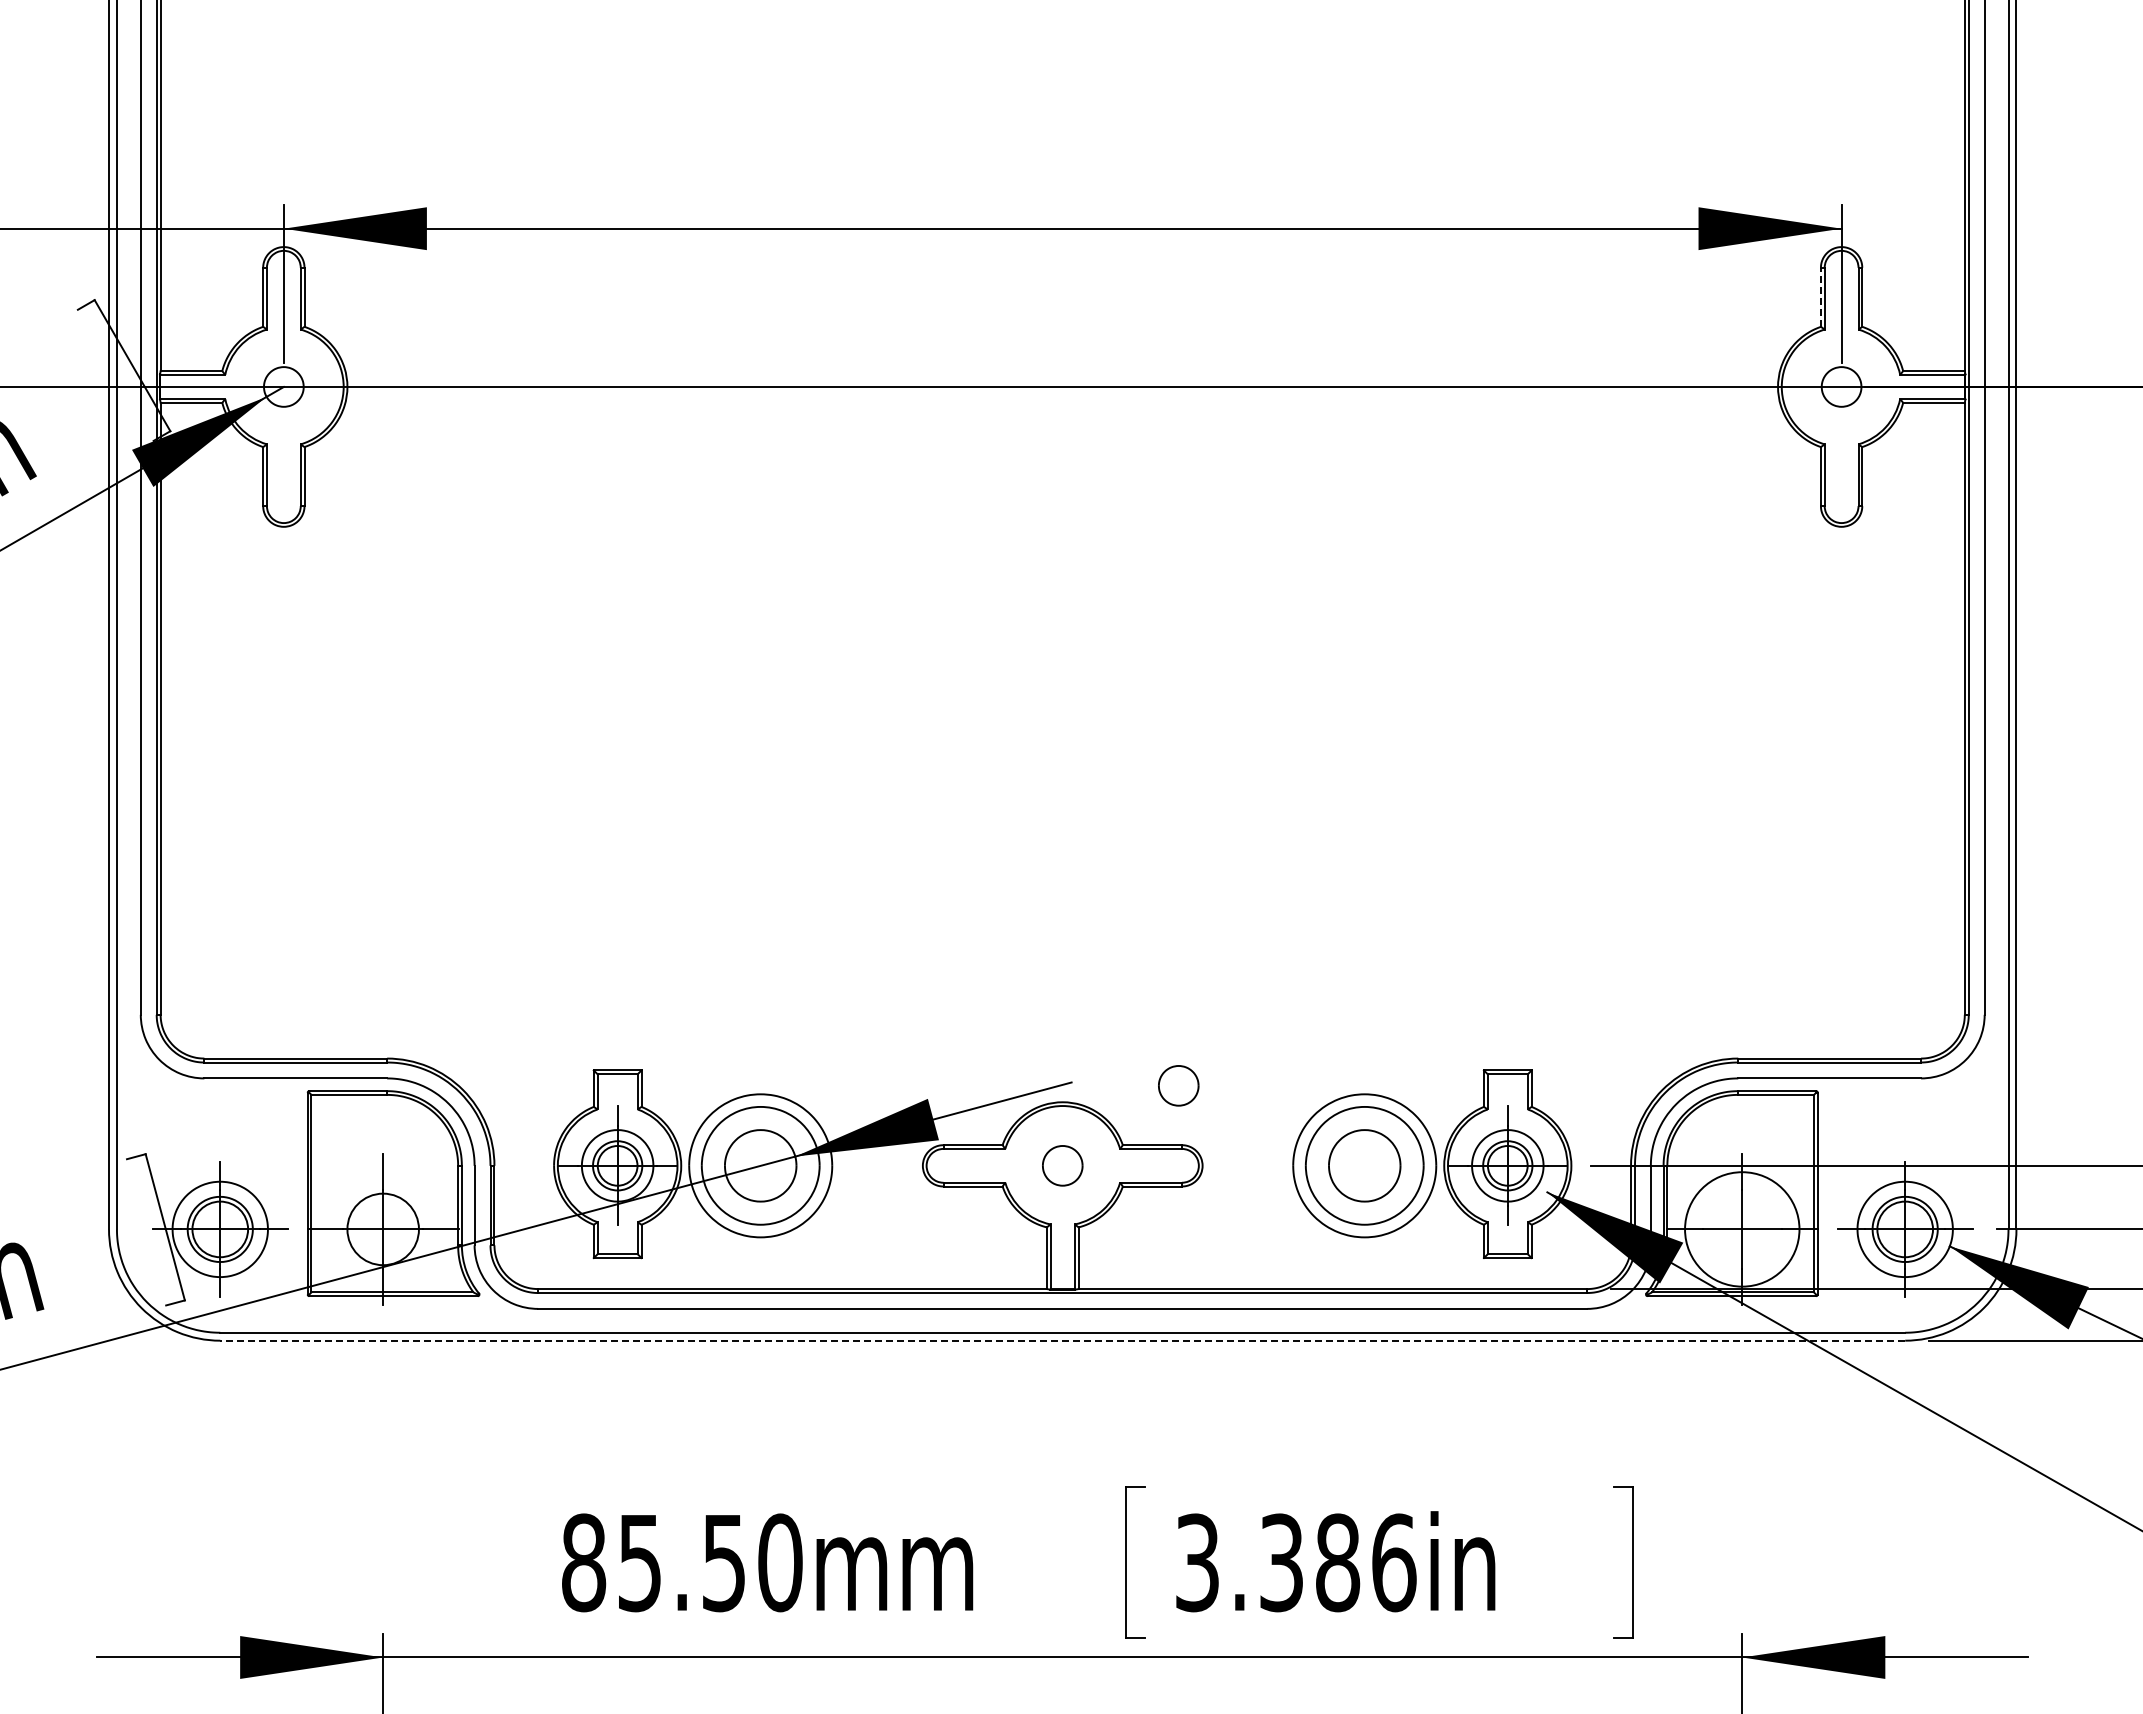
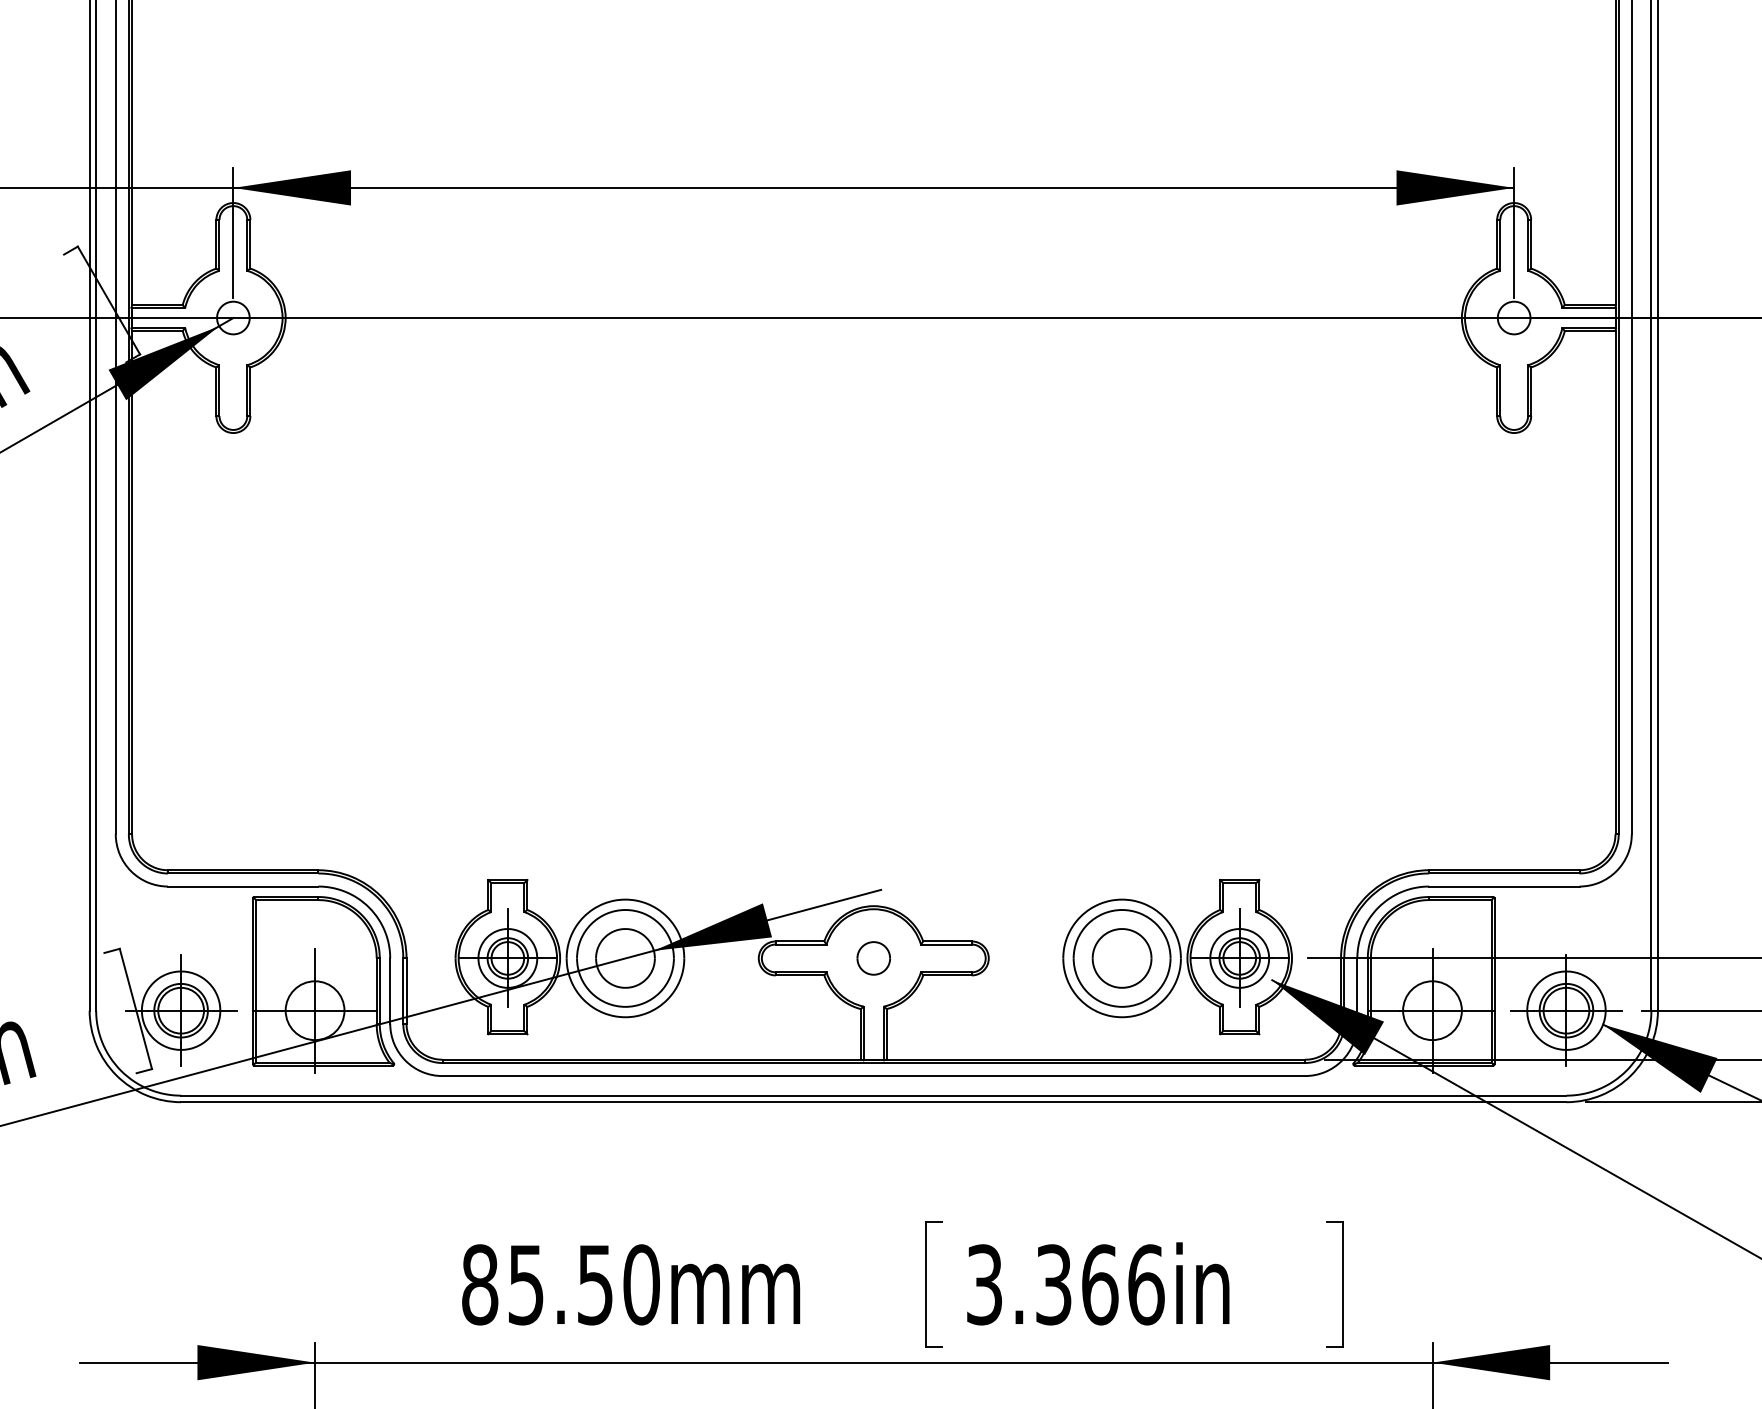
line: (1820, 297) -> (1496, 244), dashed -> solid
part: (1178, 1085) -> (968, 892), removed
circle: (1742, 1229) -> (1432, 1010), size x0.62
line: (1062, 1340) -> (873, 1102), dashed -> solid
text: (1338, 1562) -> (1100, 1284), 3.386in -> 3.366in

